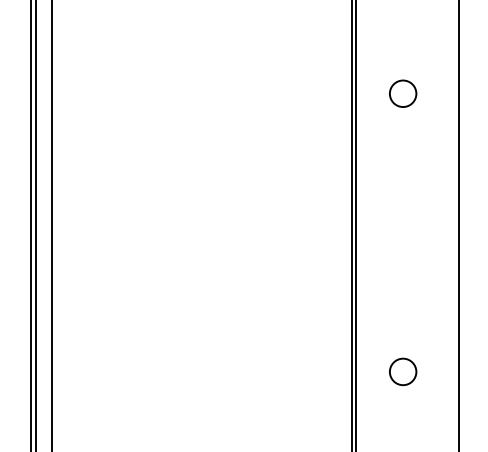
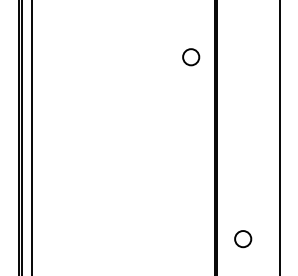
circle: (403, 94) -> (191, 57), moved
circle: (403, 372) -> (243, 239), moved

